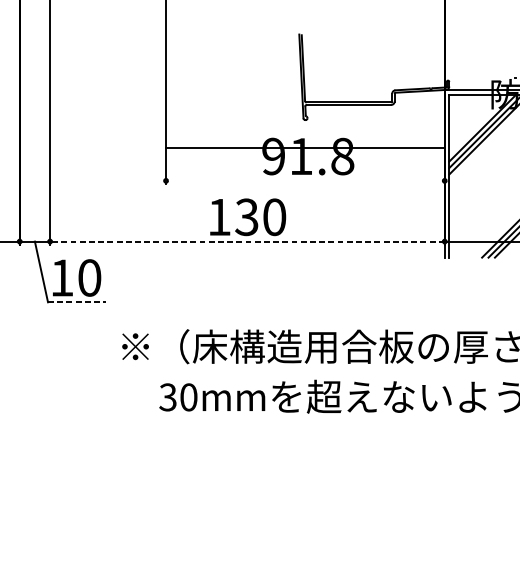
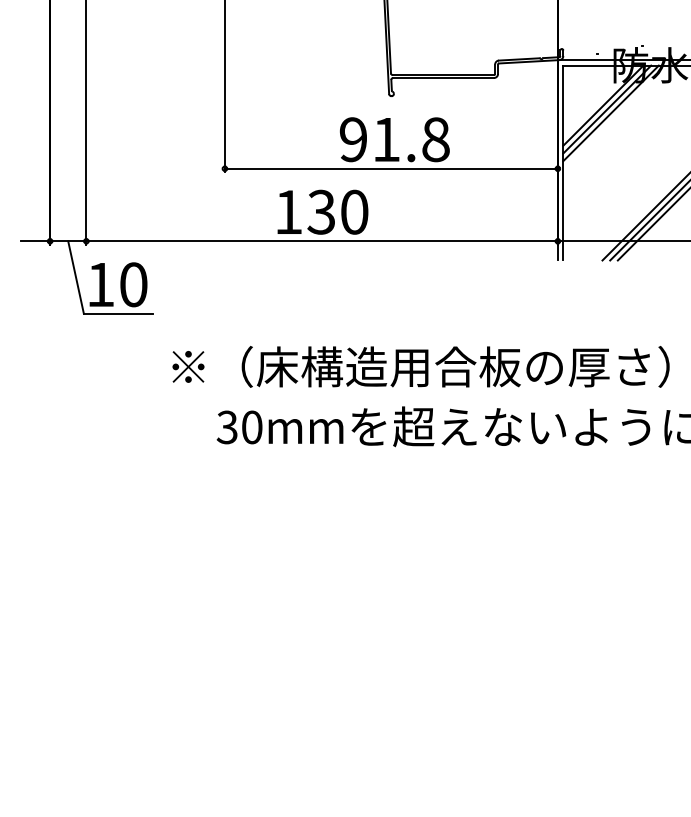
line: (304, 148) -> (390, 168), moved
line: (247, 241) -> (322, 241), dashed -> solid
line: (76, 302) -> (118, 313), dashed -> solid

